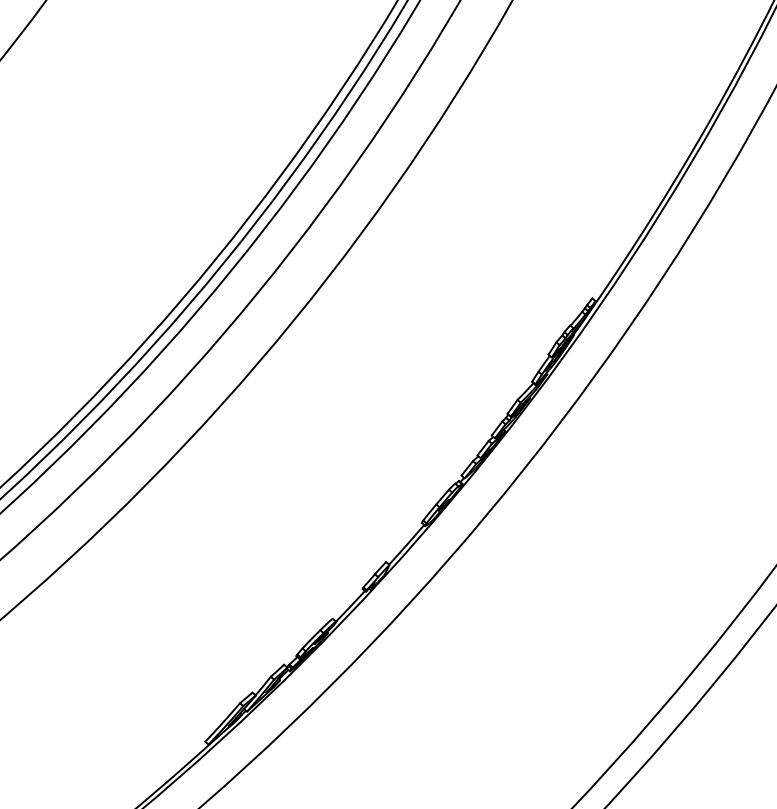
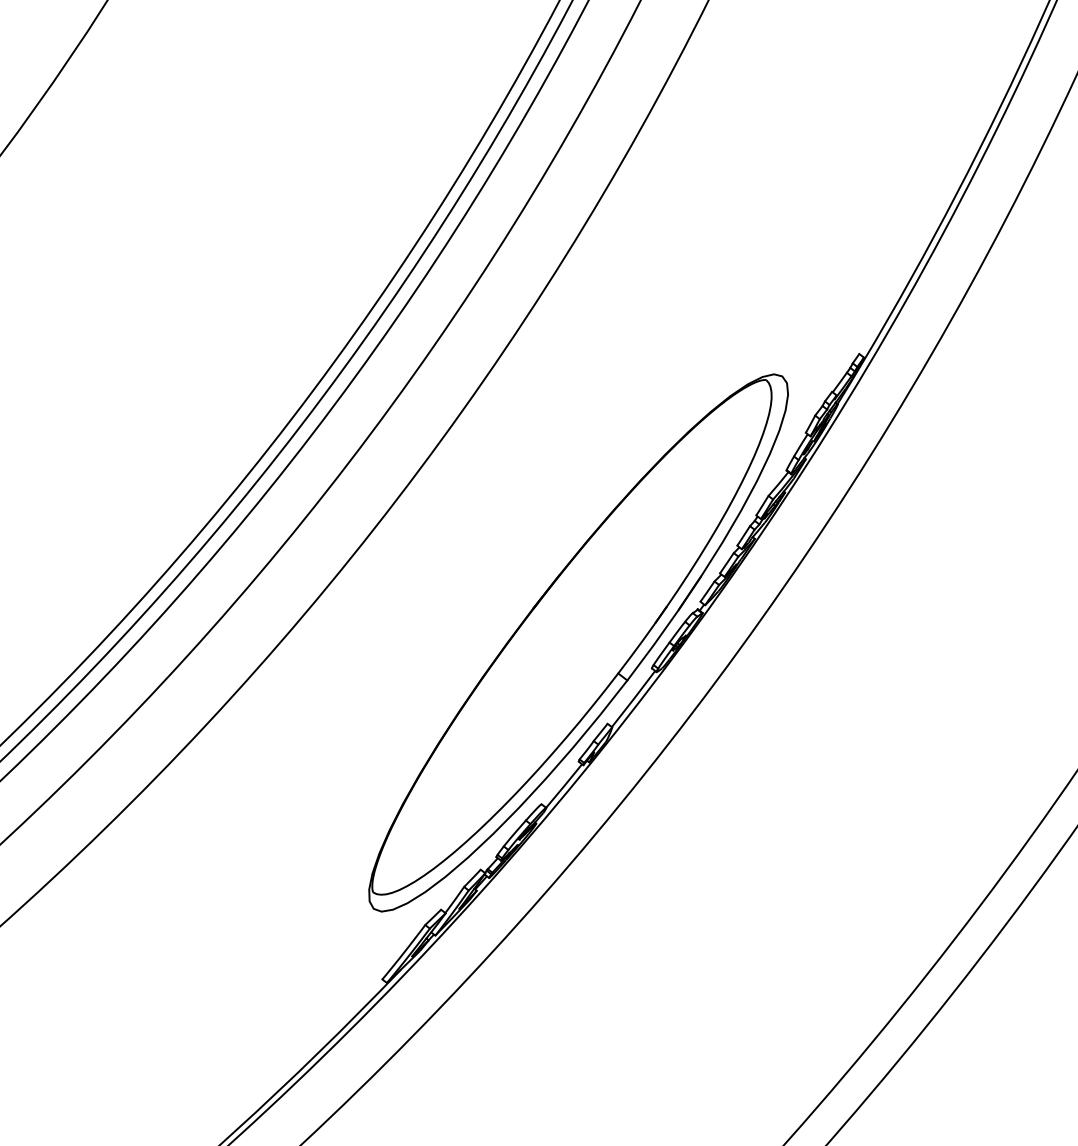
part: (368, 499) -> (578, 642), added

